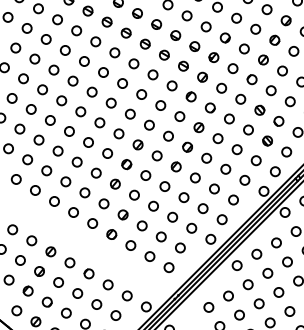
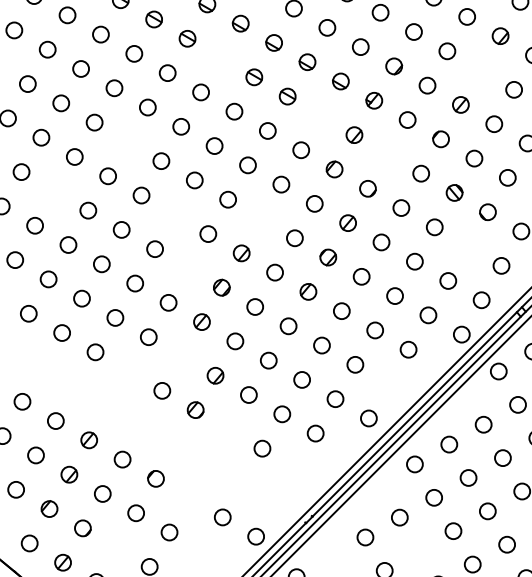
part: (125, 32) -> (219, 56), removed
part: (274, 39) -> (480, 69), removed
part: (183, 65) -> (321, 114), removed
circle: (72, 80) -> (127, 140), removed
circle: (221, 87) -> (387, 152), removed
circle: (30, 109) -> (53, 191), removed
circle: (99, 122) -> (174, 214), removed
circle: (149, 124) -> (261, 217), removed
part: (267, 140) -> (467, 245), removed
circle: (107, 153) -> (188, 268), removed
circle: (103, 203) -> (181, 355), removed
circle: (73, 212) -> (128, 371), removed
circle: (221, 219) -> (387, 383), removed
circle: (130, 245) -> (228, 429), removed
circle: (168, 267) -> (294, 467), removed
circle: (107, 284) -> (188, 497), removed
circle: (66, 312) -> (116, 546), removed
circle: (239, 314) -> (418, 549), removed
circle: (115, 315) -> (202, 551), removed

